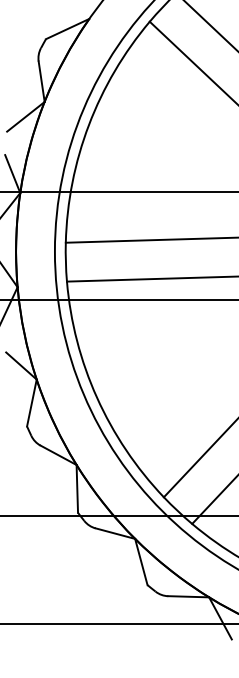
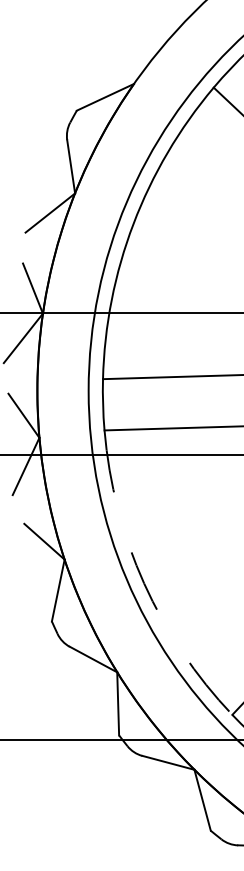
arc: (97, 397) -> (144, 583), solid -> dashed

